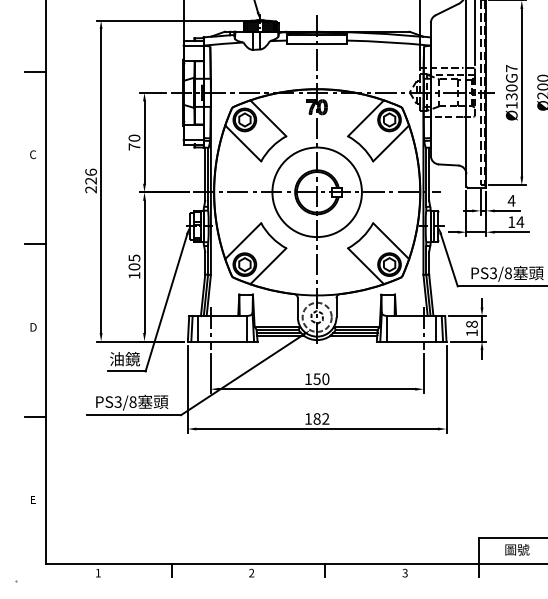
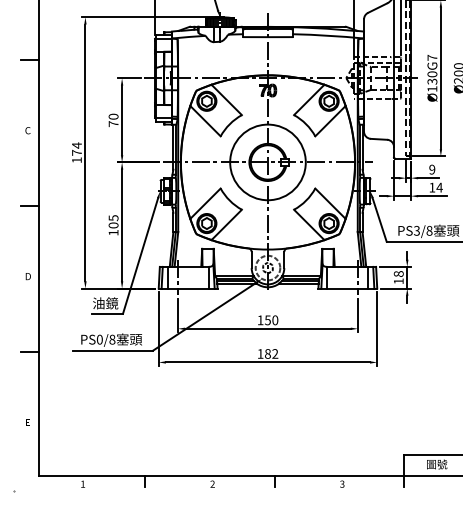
text: (90, 180) -> (76, 152), 226 -> 174
text: (511, 200) -> (432, 169), 4 -> 9
text: (117, 401) -> (99, 339), PS3/8 -> PS0/8

